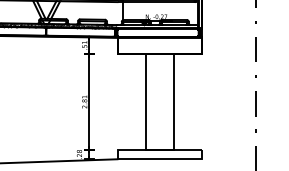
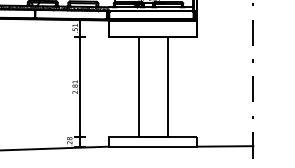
line: (229, 158) -> (225, 145), added

